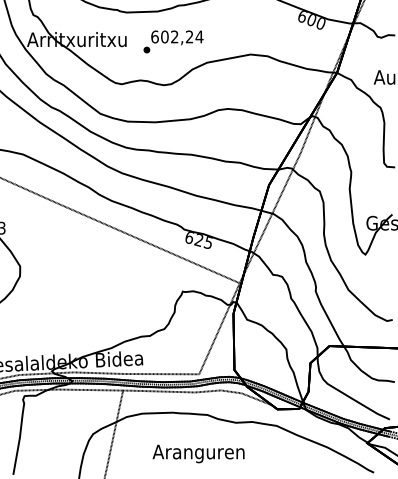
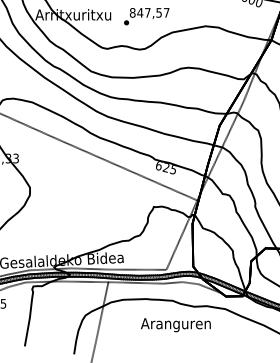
text: (177, 36) -> (149, 12), 602,24 -> 847,57
text: (198, 453) -> (175, 324), moved

